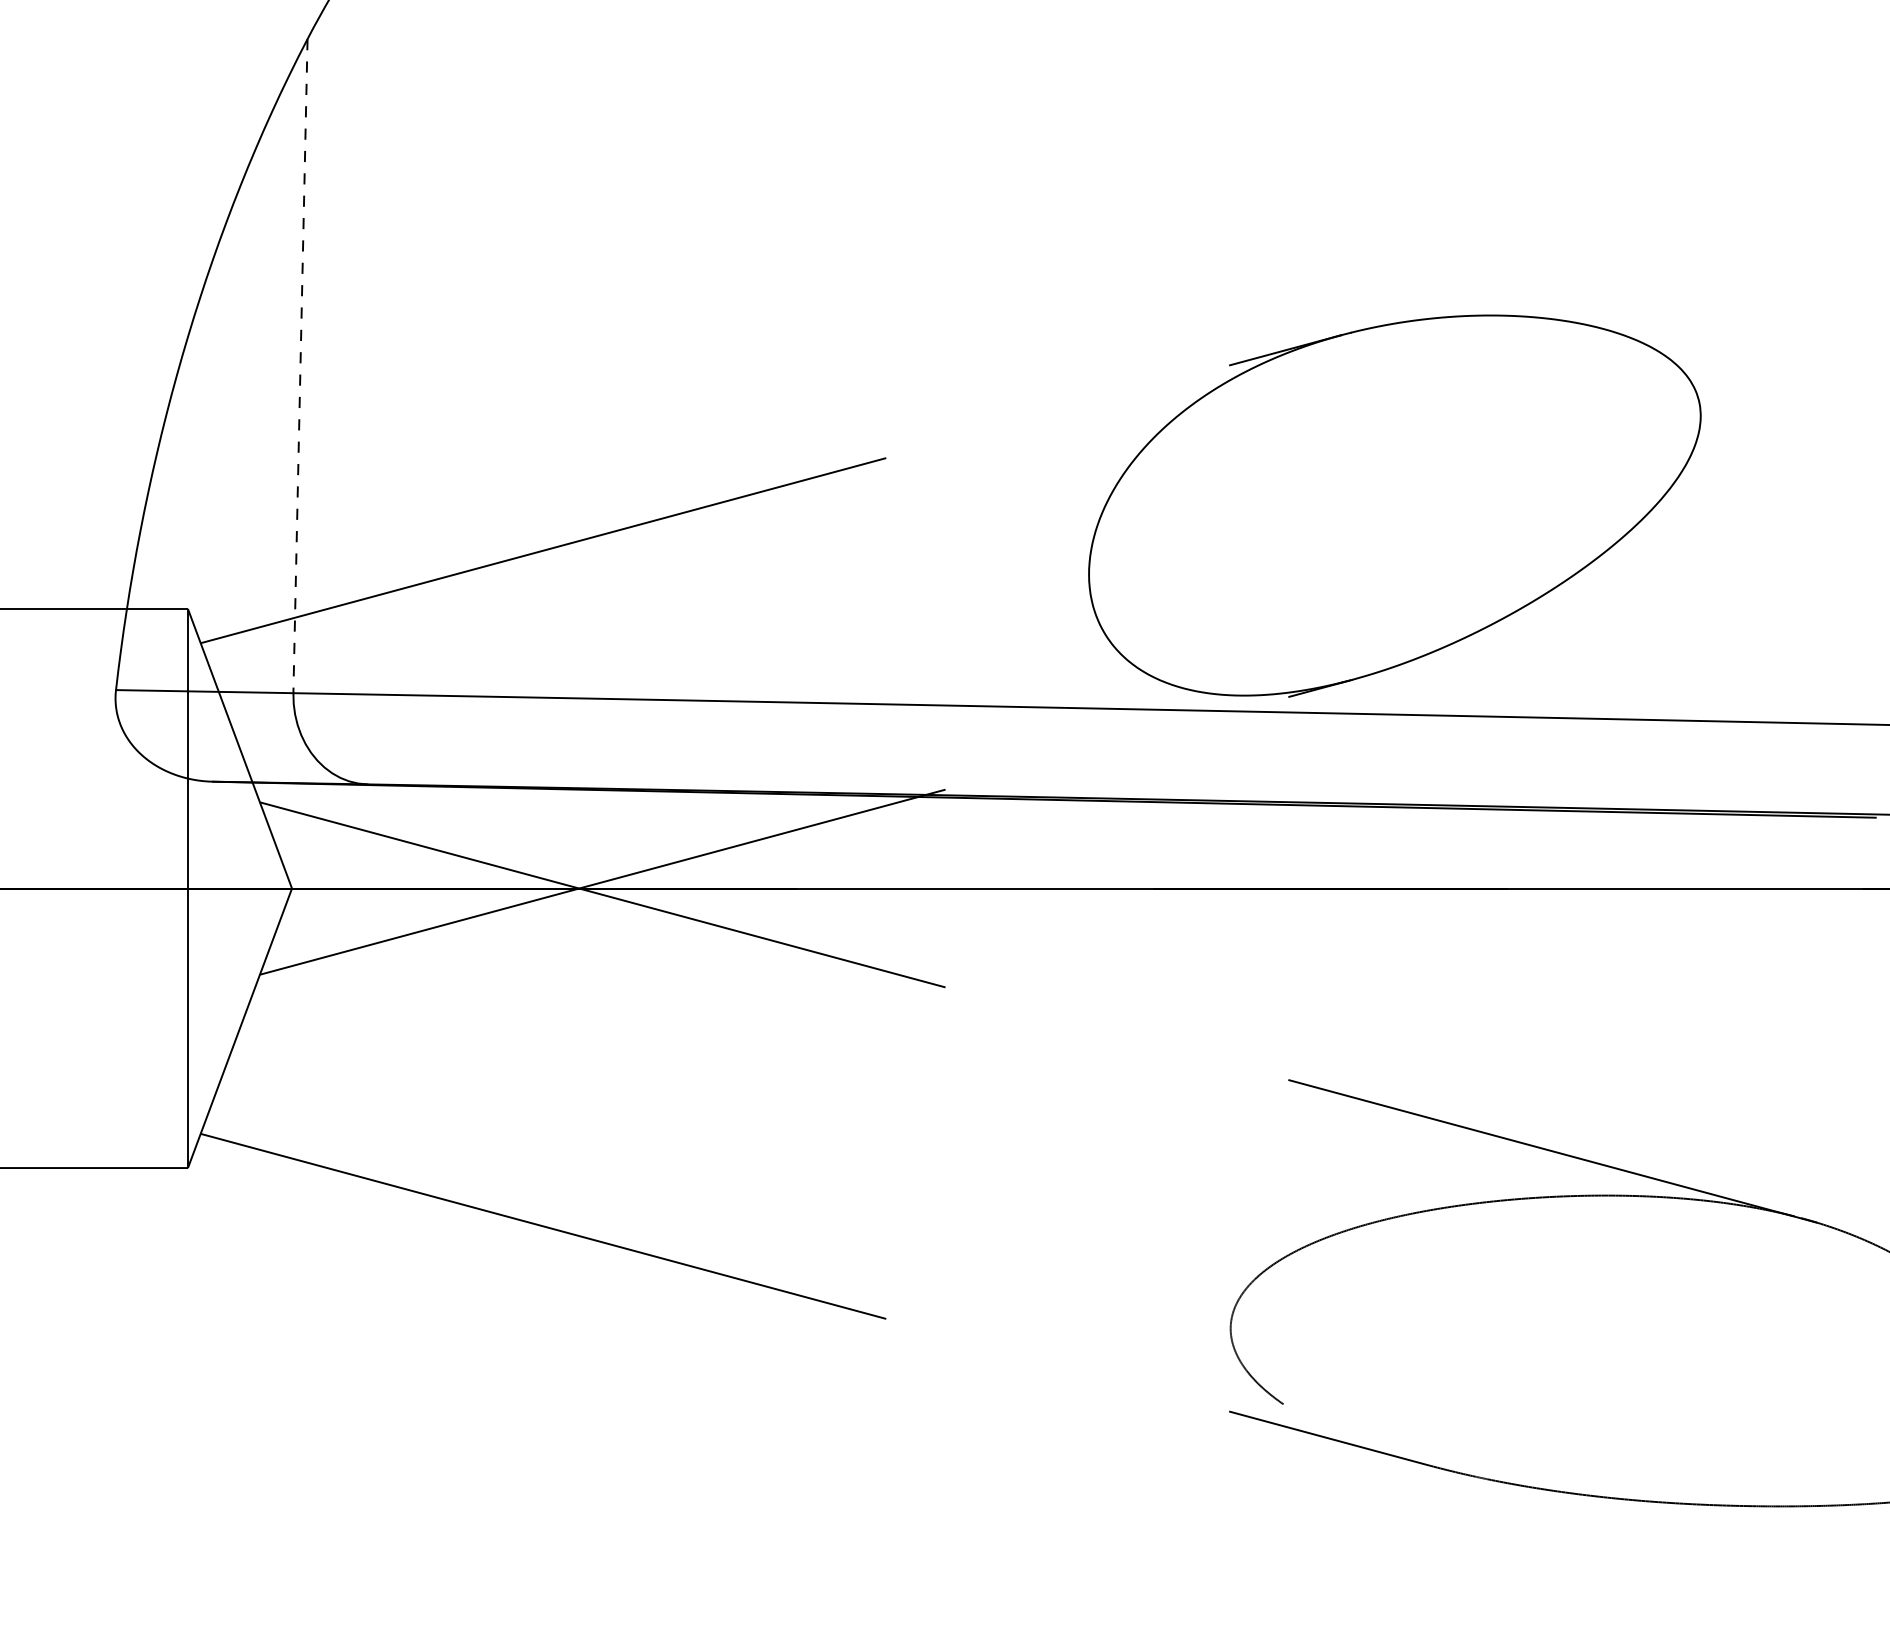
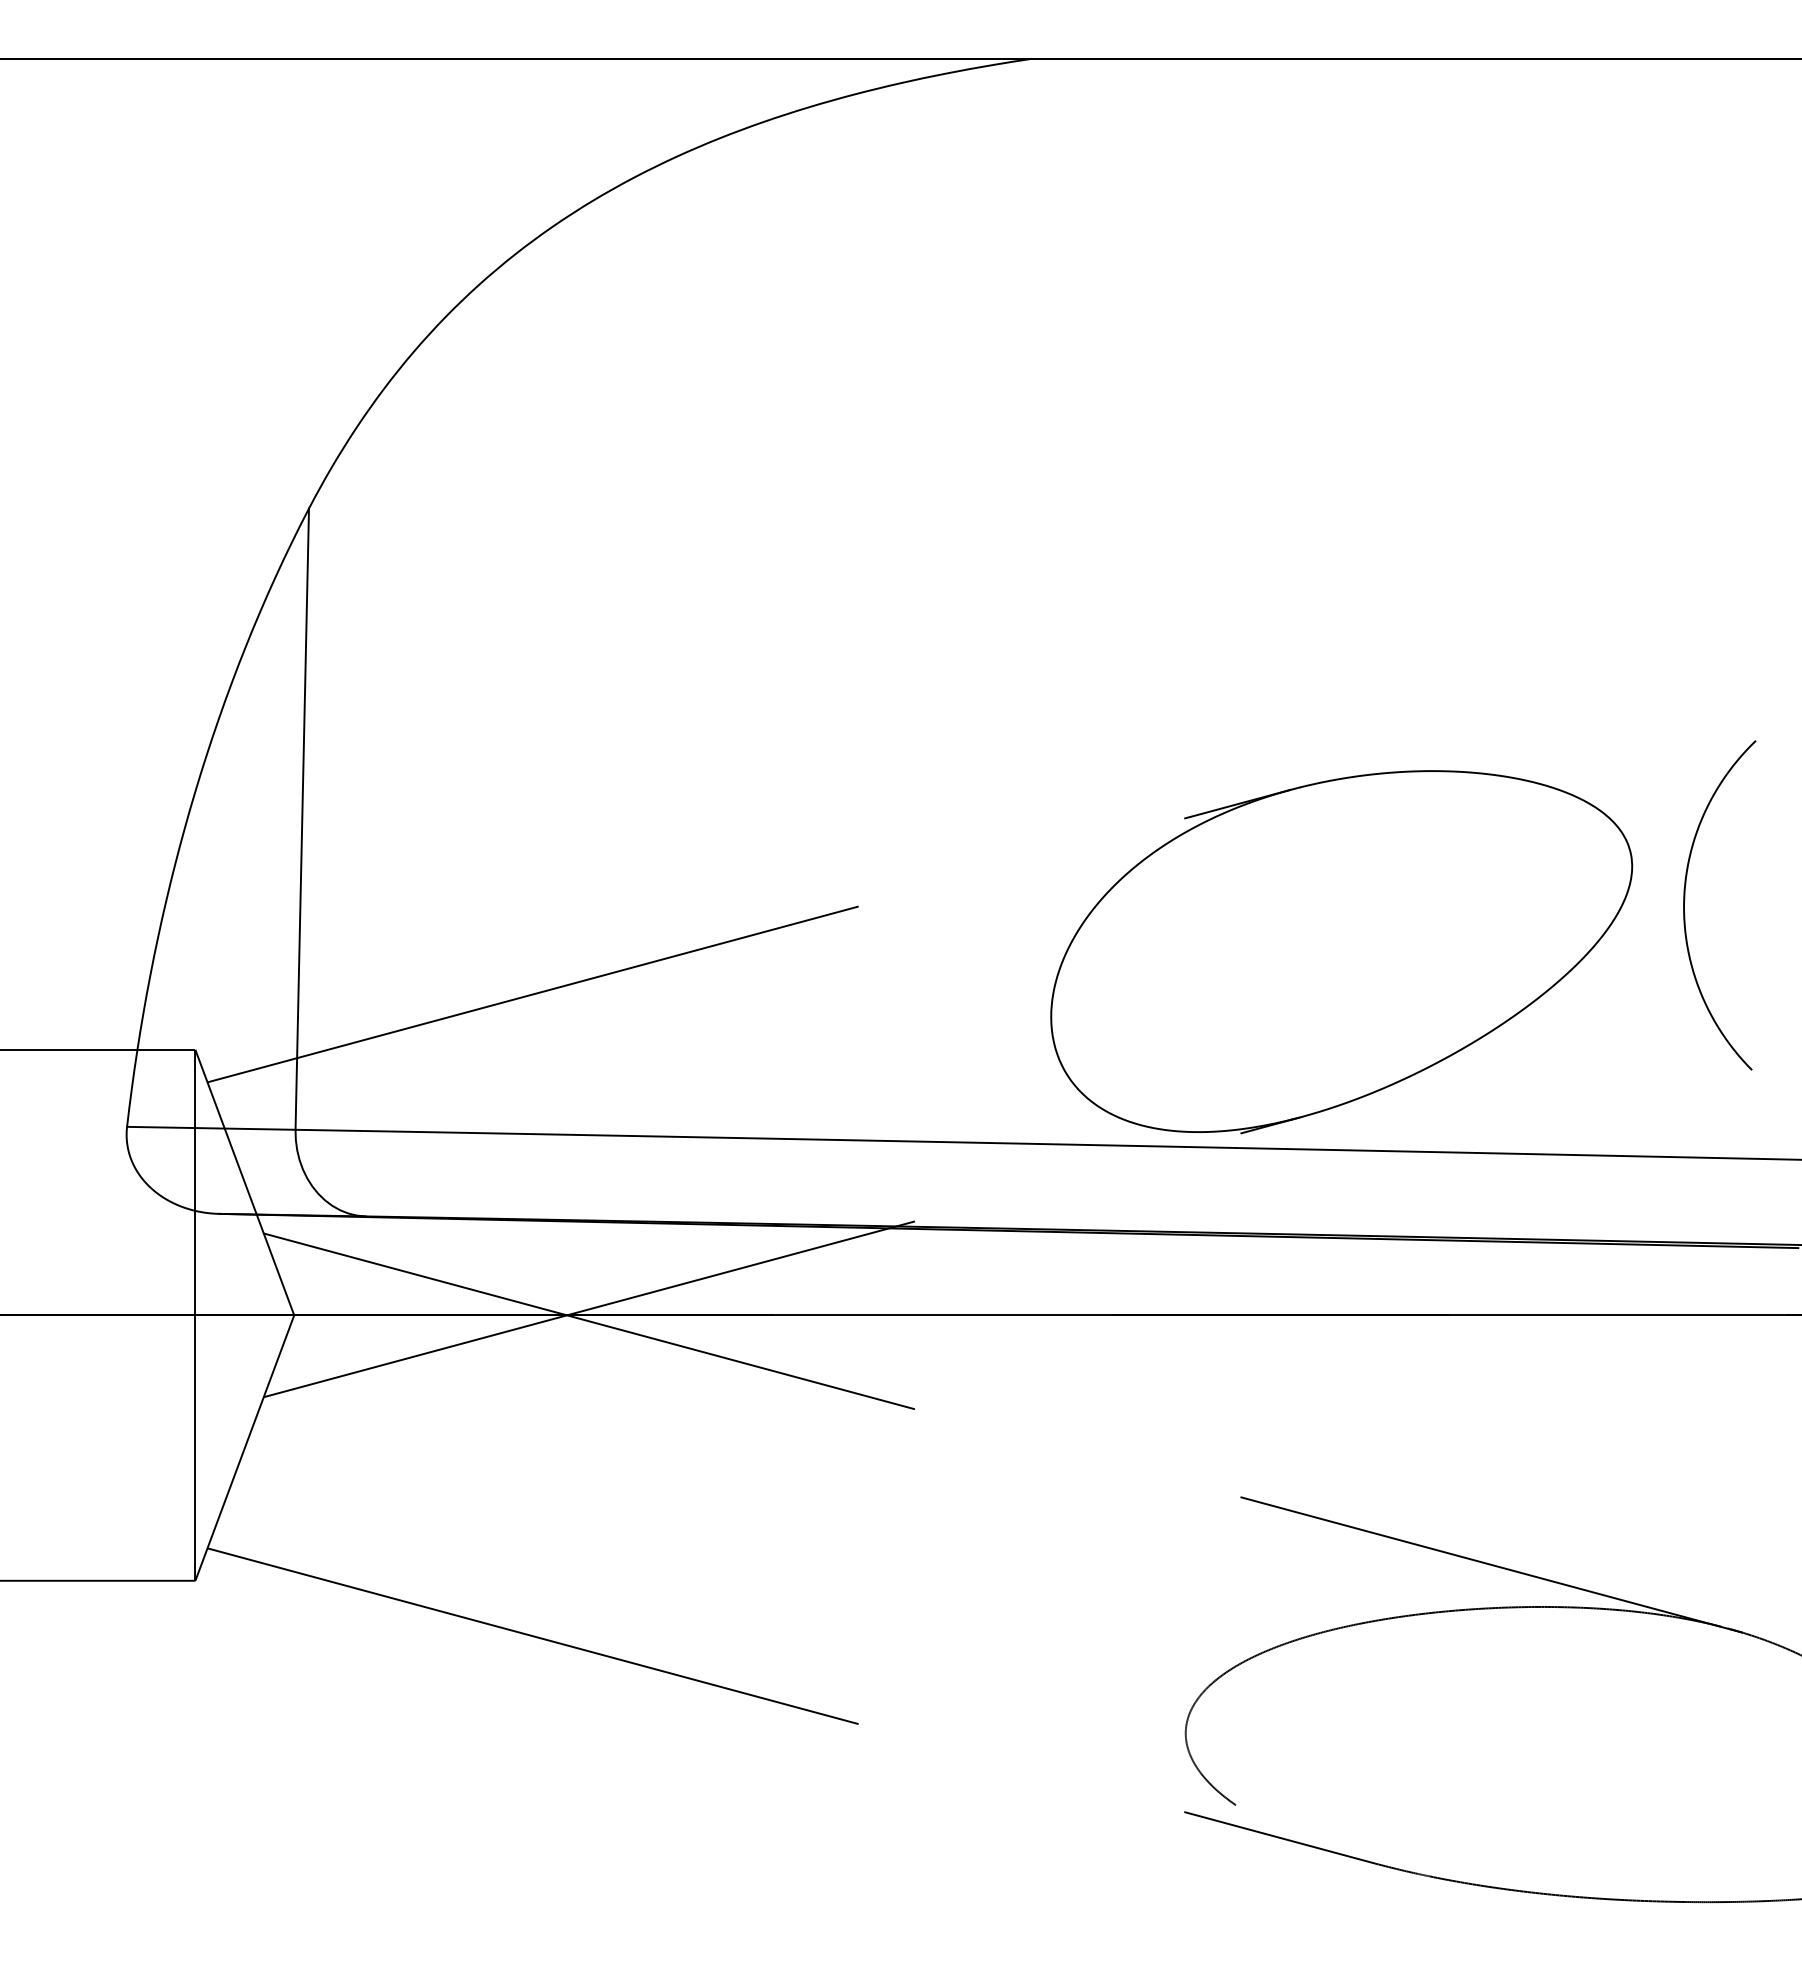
line: (300, 366) -> (302, 819), dashed -> solid
curve: (1756, 451) -> (1685, 900), added

